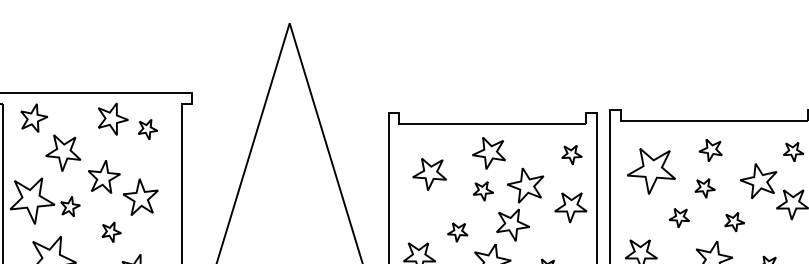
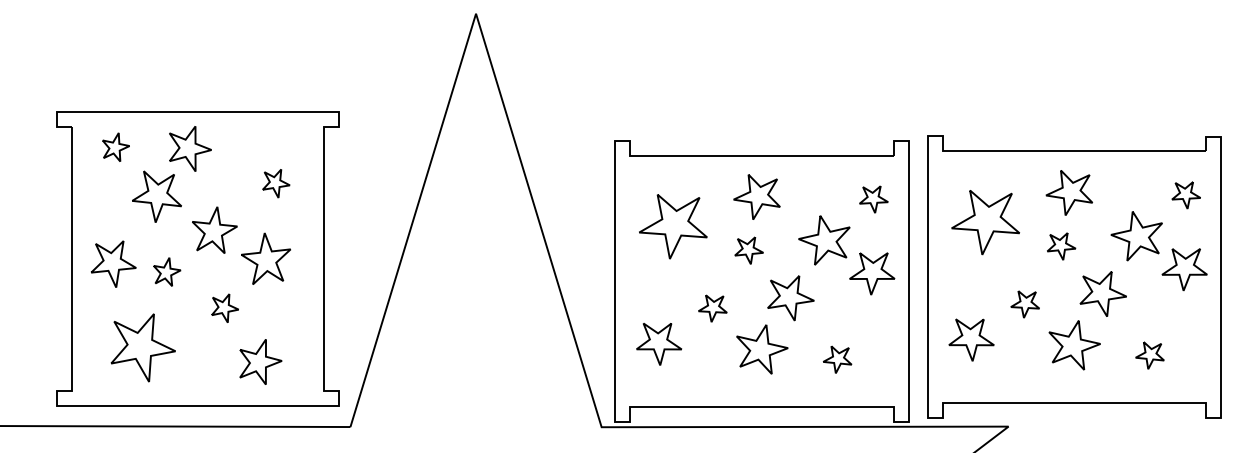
part: (33, 117) -> (115, 146), size x0.71
part: (113, 118) -> (190, 148), moved
part: (148, 129) -> (276, 183), moved
part: (710, 150) -> (1068, 192), size x1.43
part: (429, 174) -> (673, 226), size x1.43
part: (525, 185) -> (824, 240), moved
part: (32, 200) -> (113, 263), size x0.71
part: (678, 218) -> (1024, 304), moved
part: (734, 221) -> (1102, 293), size x1.67

